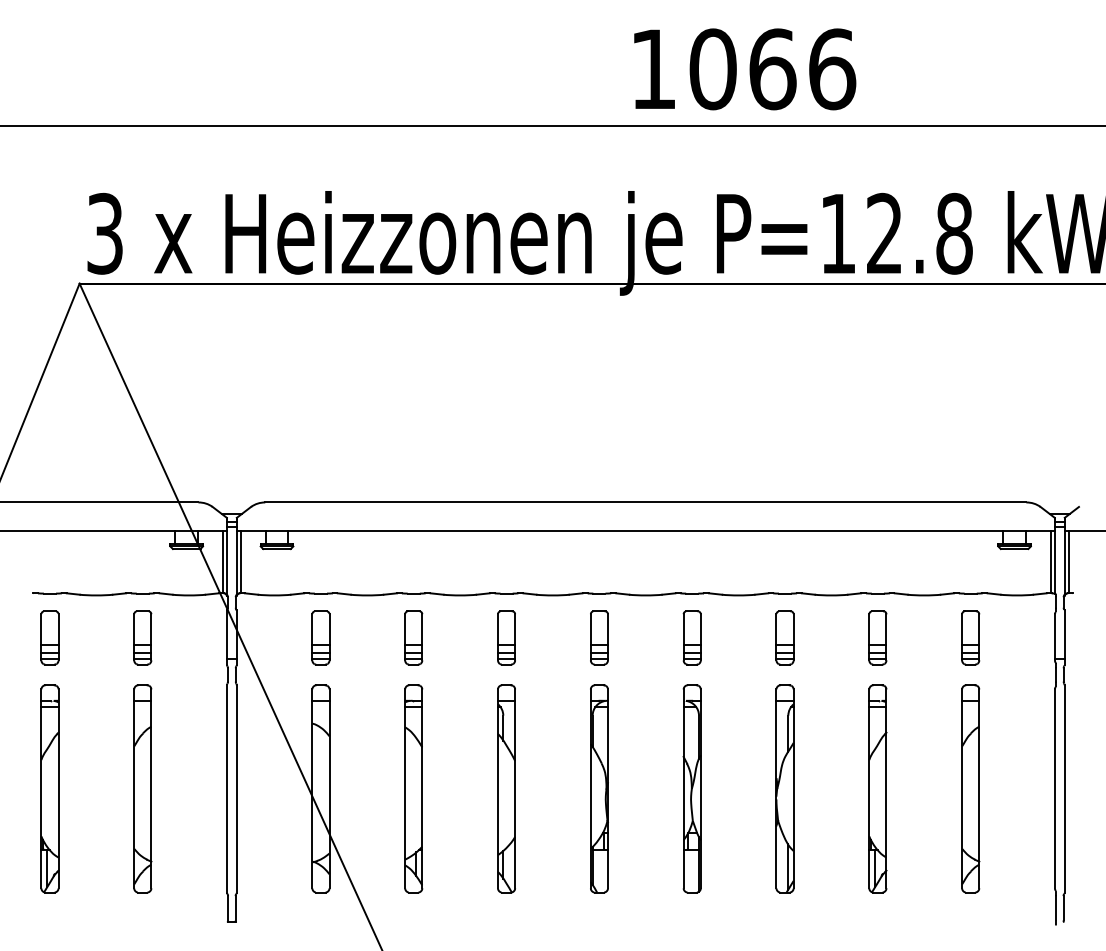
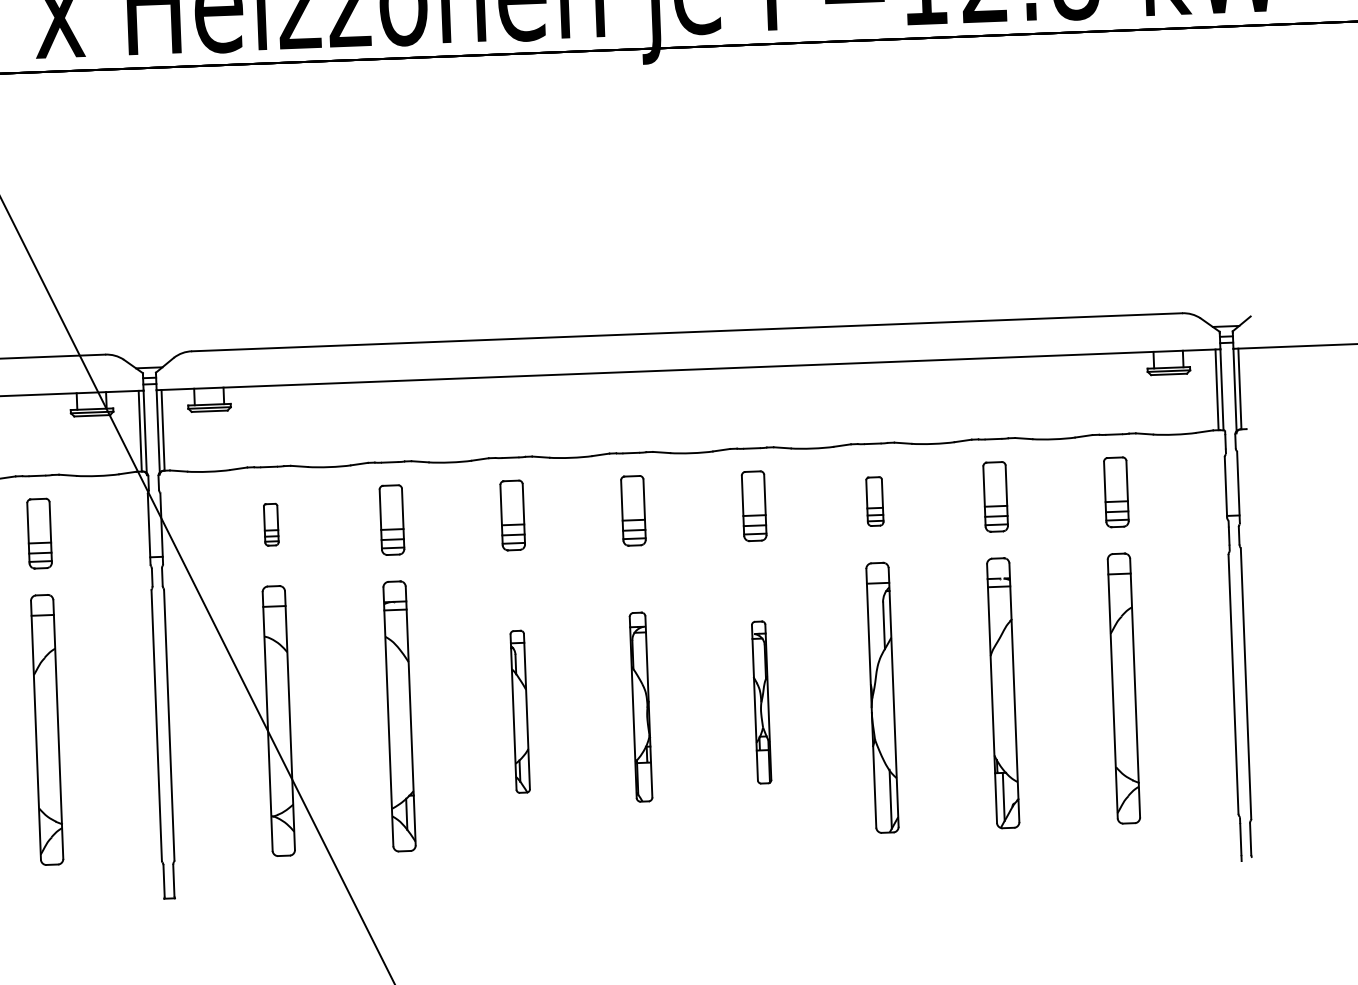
part: (320, 637) -> (270, 524), size x0.6
part: (784, 637) -> (874, 500), size x0.7
part: (506, 788) -> (520, 711), size x0.6
part: (599, 788) -> (641, 706), size x0.7
part: (691, 788) -> (760, 702), size x0.6

